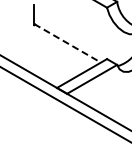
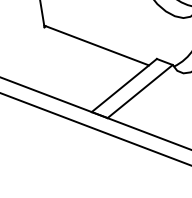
line: (67, 43) -> (96, 45), dashed -> solid

